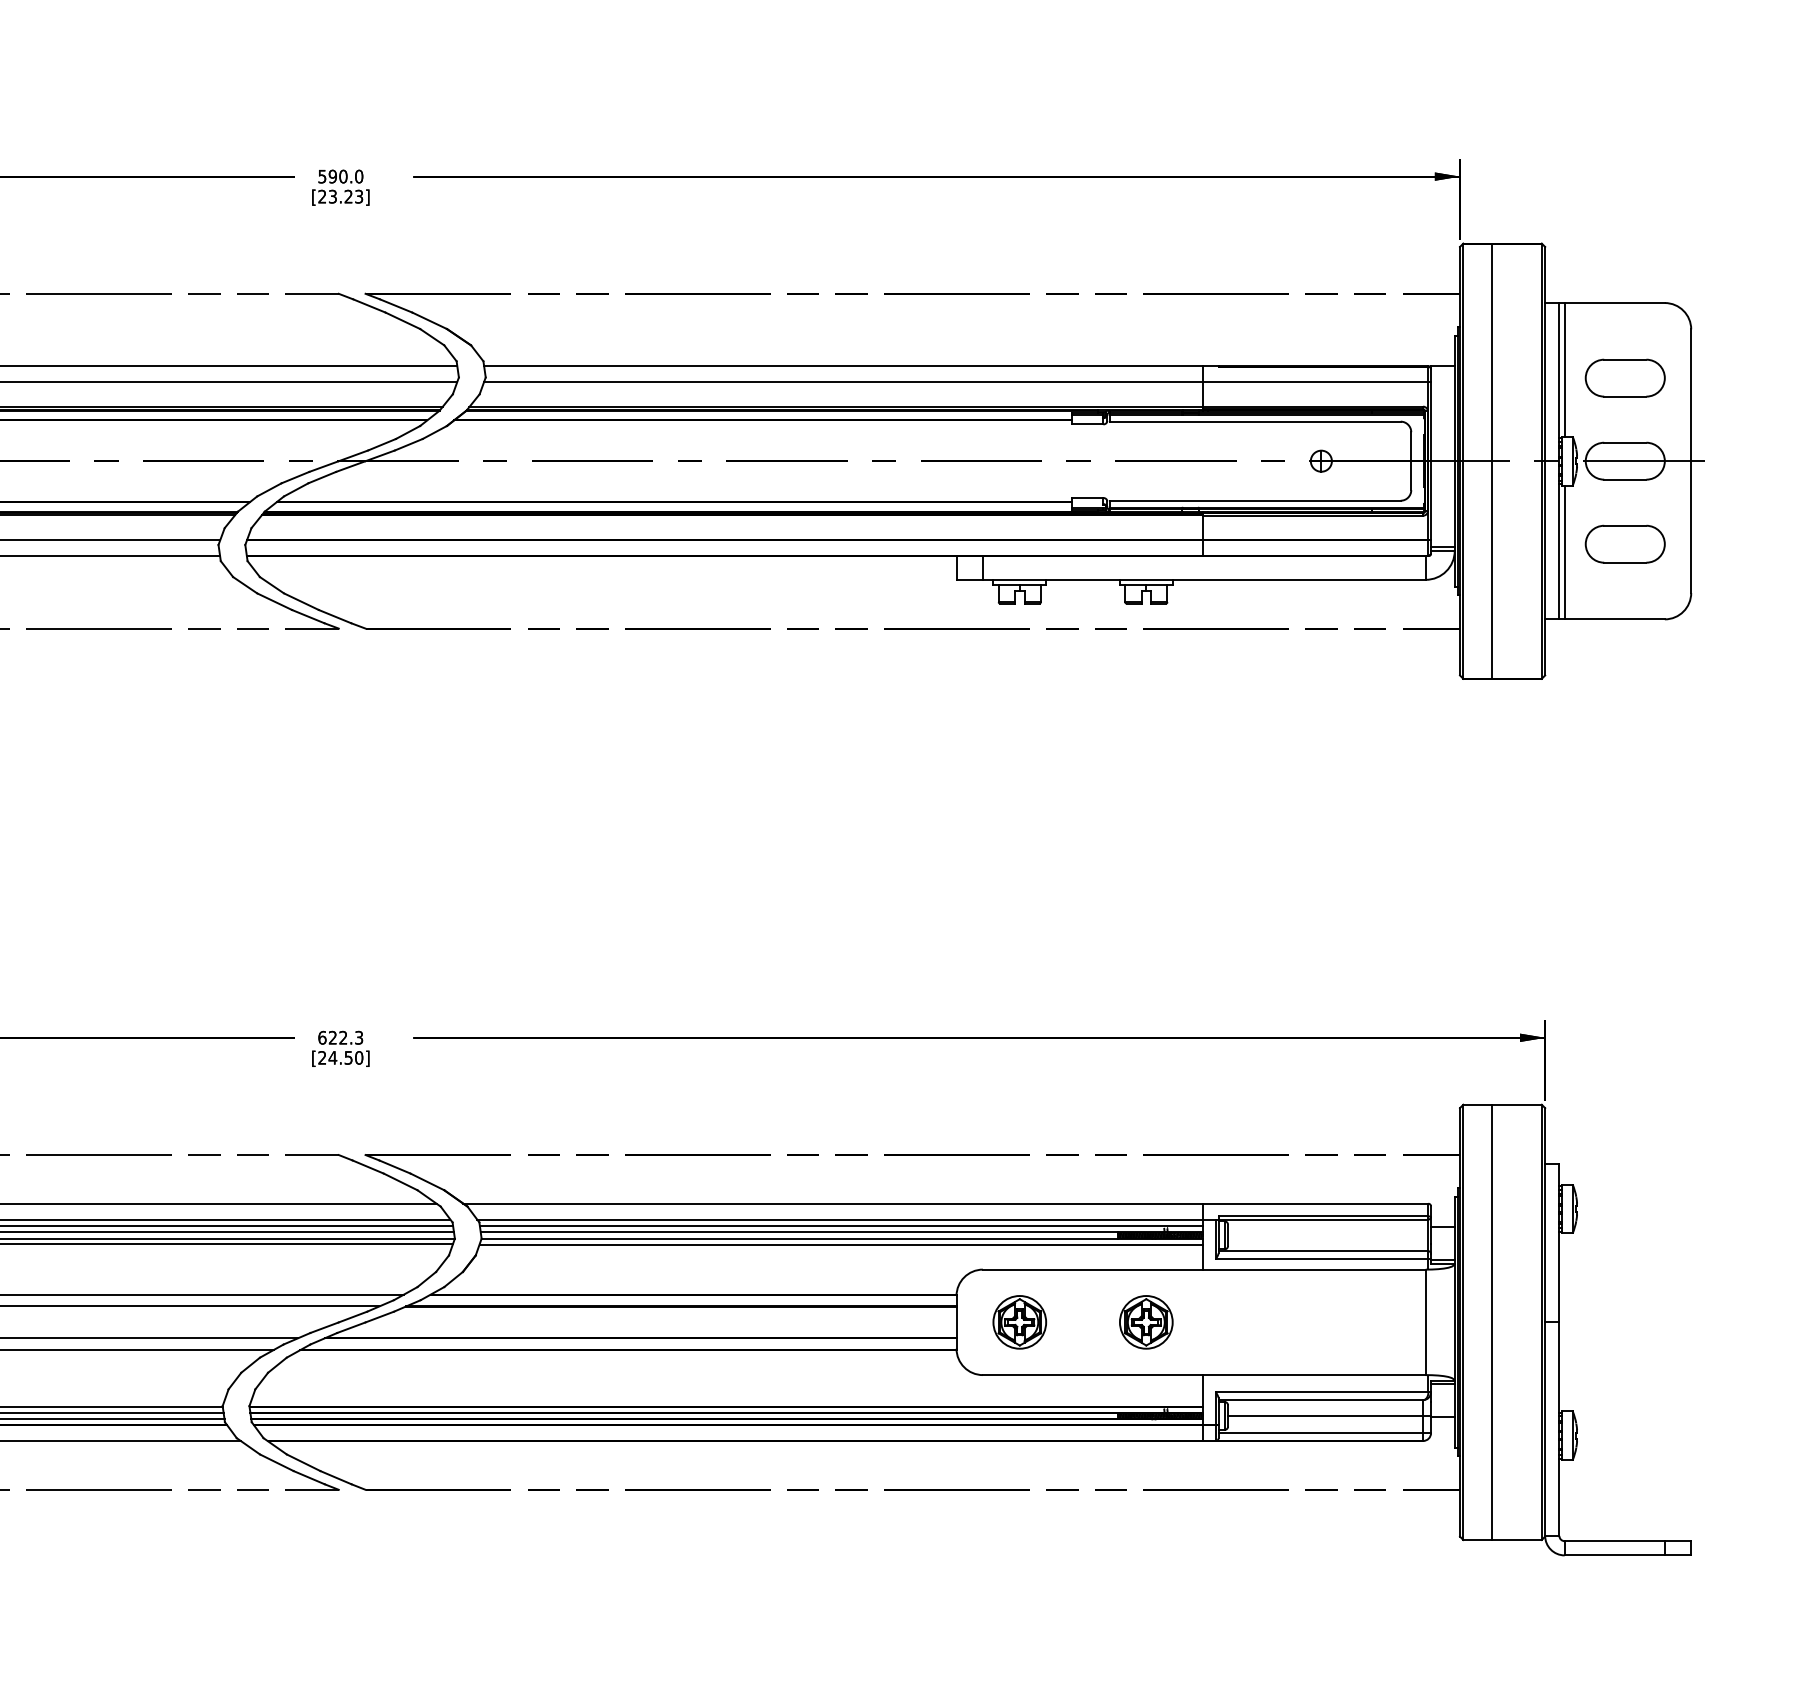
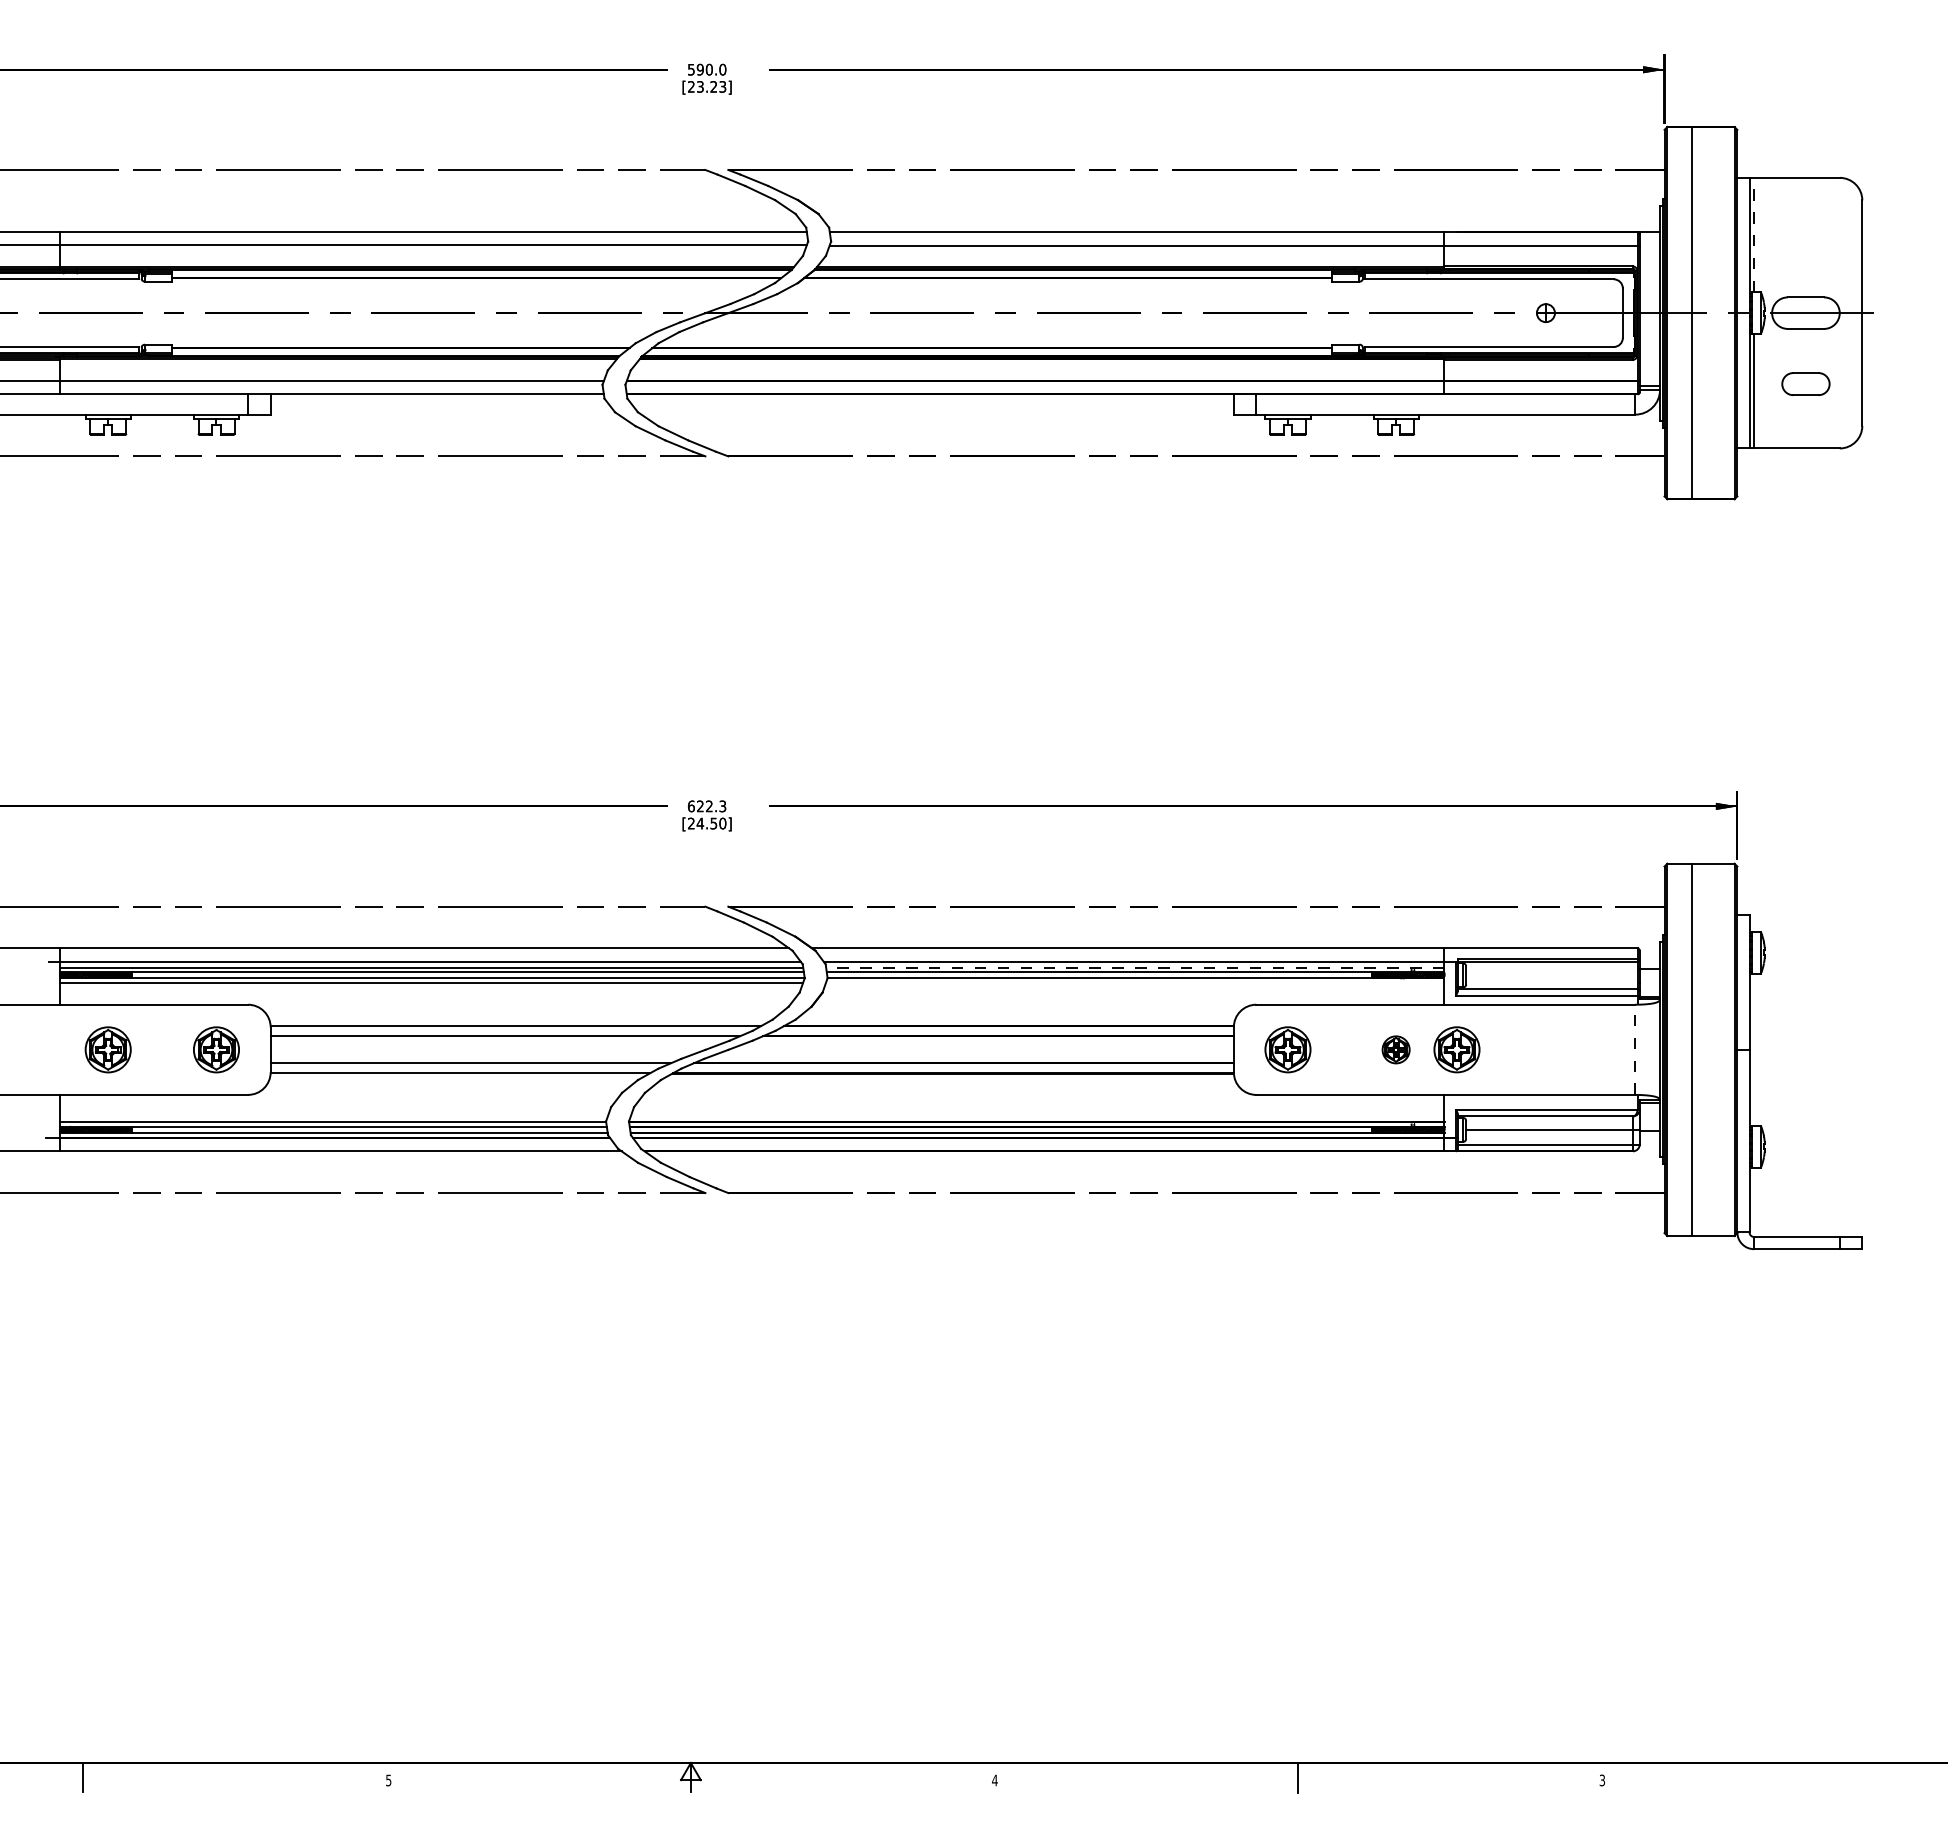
line: (1565, 369) -> (1754, 234), solid -> dashed
part: (1624, 377) -> (1805, 241), removed
part: (1624, 543) -> (1805, 383), size x0.7
line: (840, 1226) -> (1134, 967), solid -> dashed
line: (840, 1244) -> (1134, 983), removed
part: (1145, 1321) -> (1395, 1049), size x0.6
part: (1216, 1321) -> (1456, 1049), added
line: (1426, 1321) -> (1635, 1049), solid -> dashed

